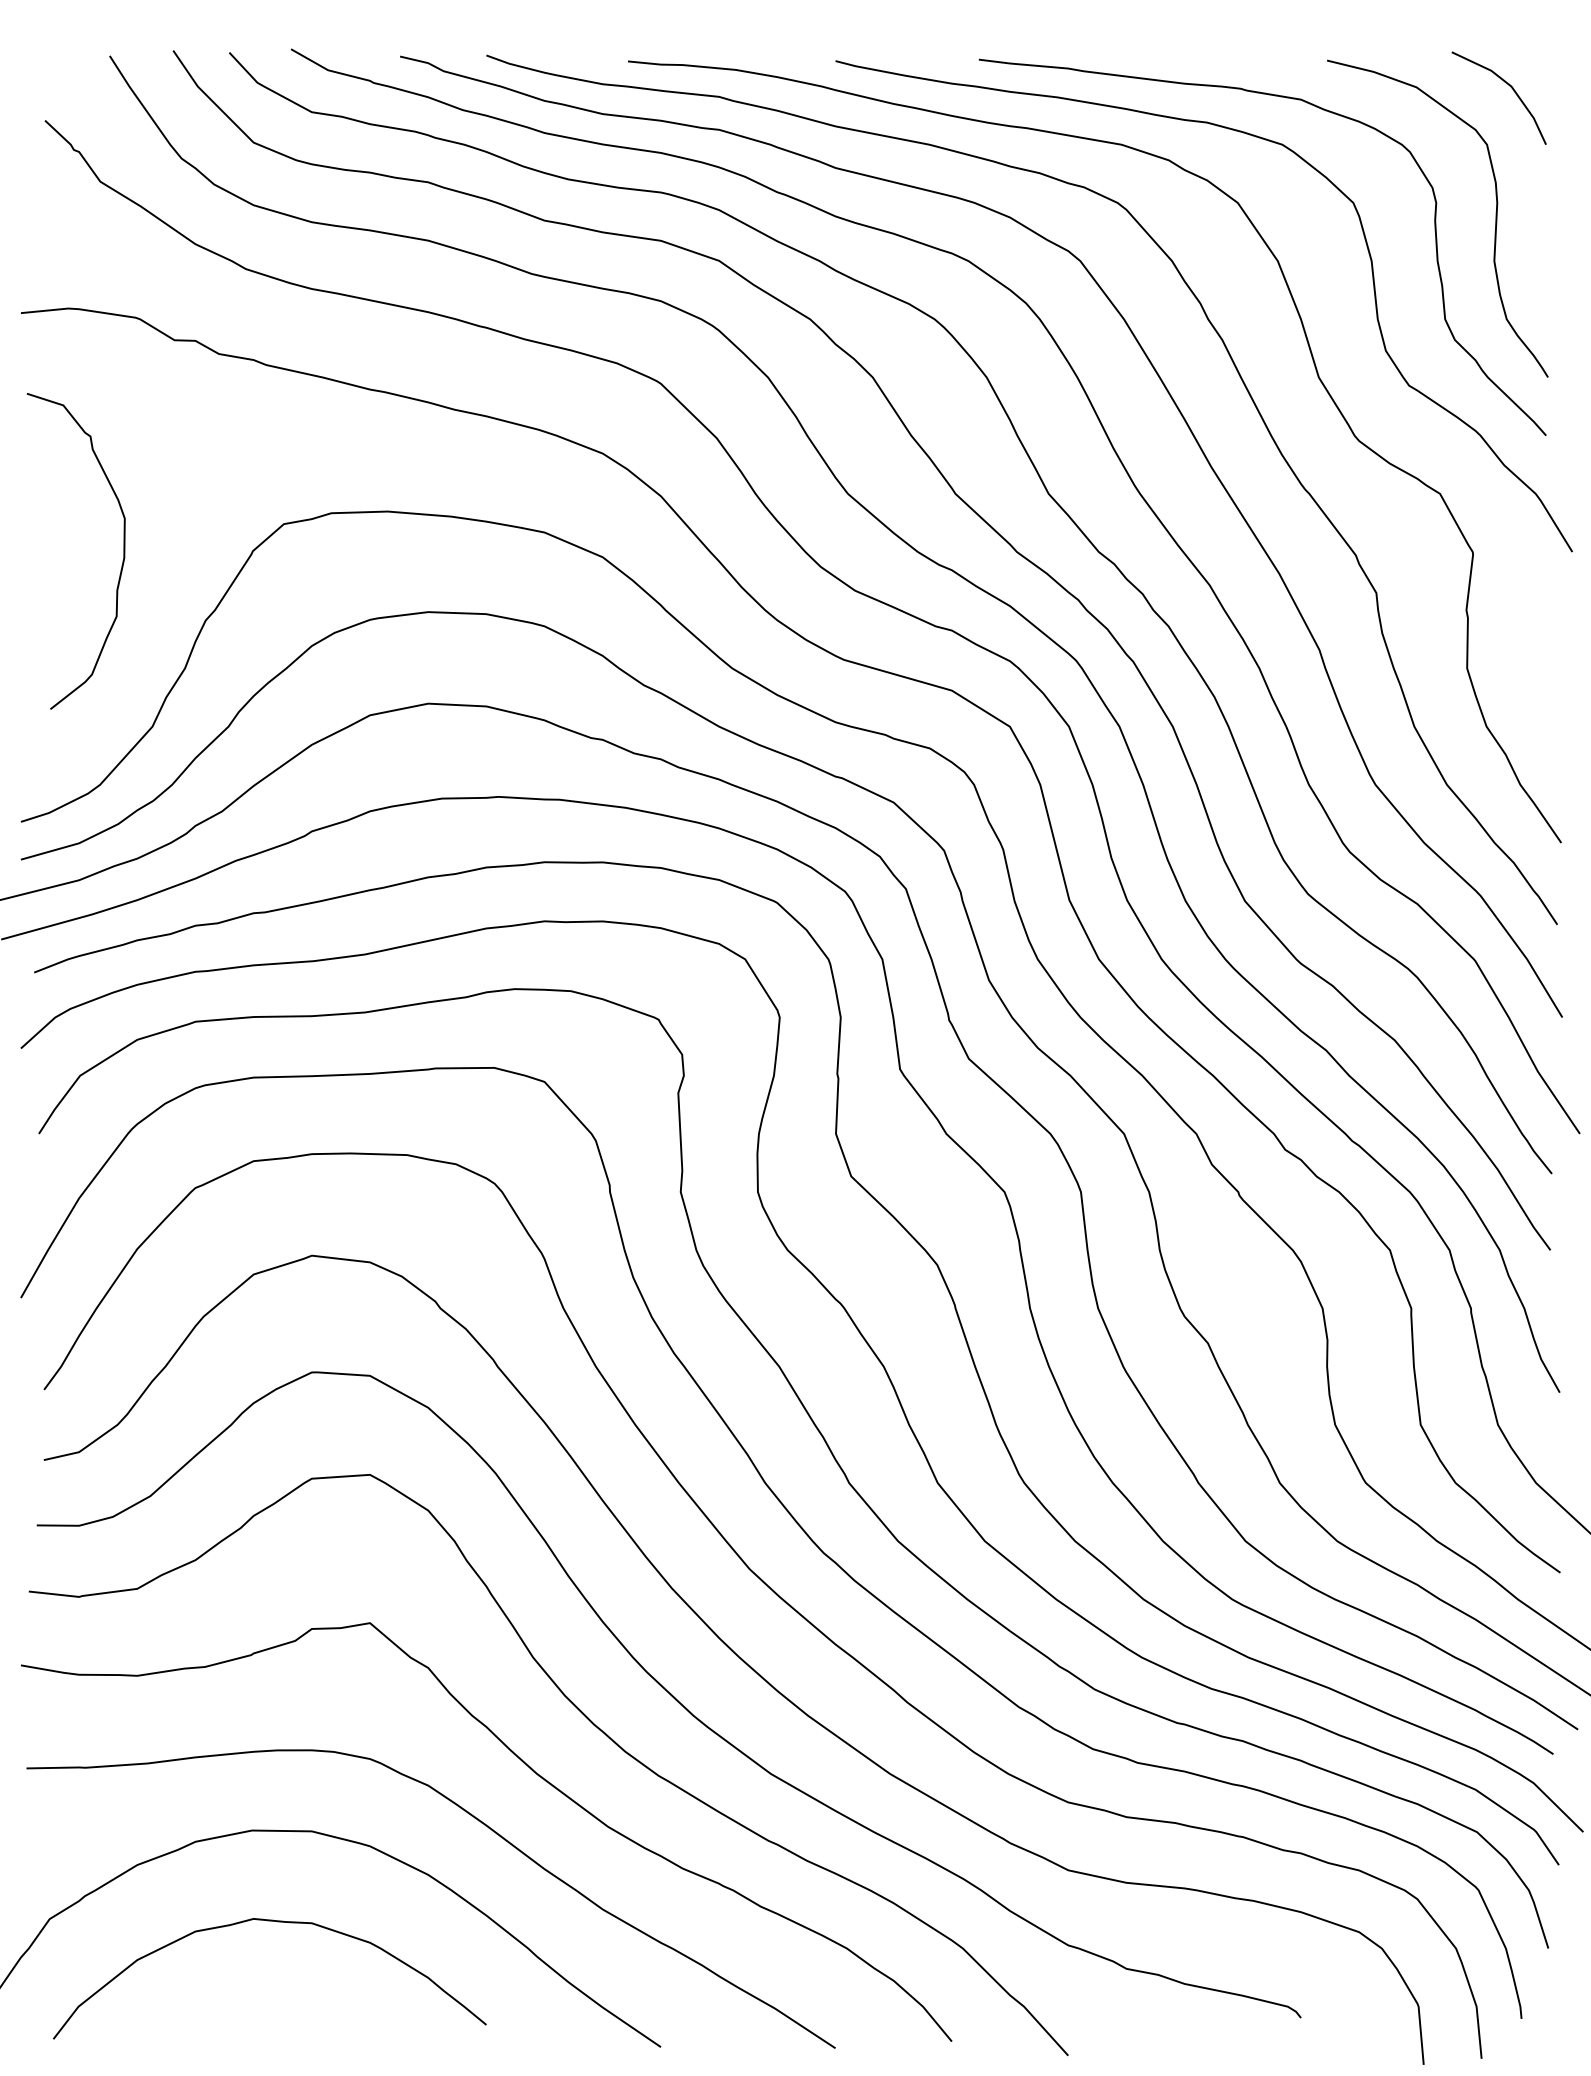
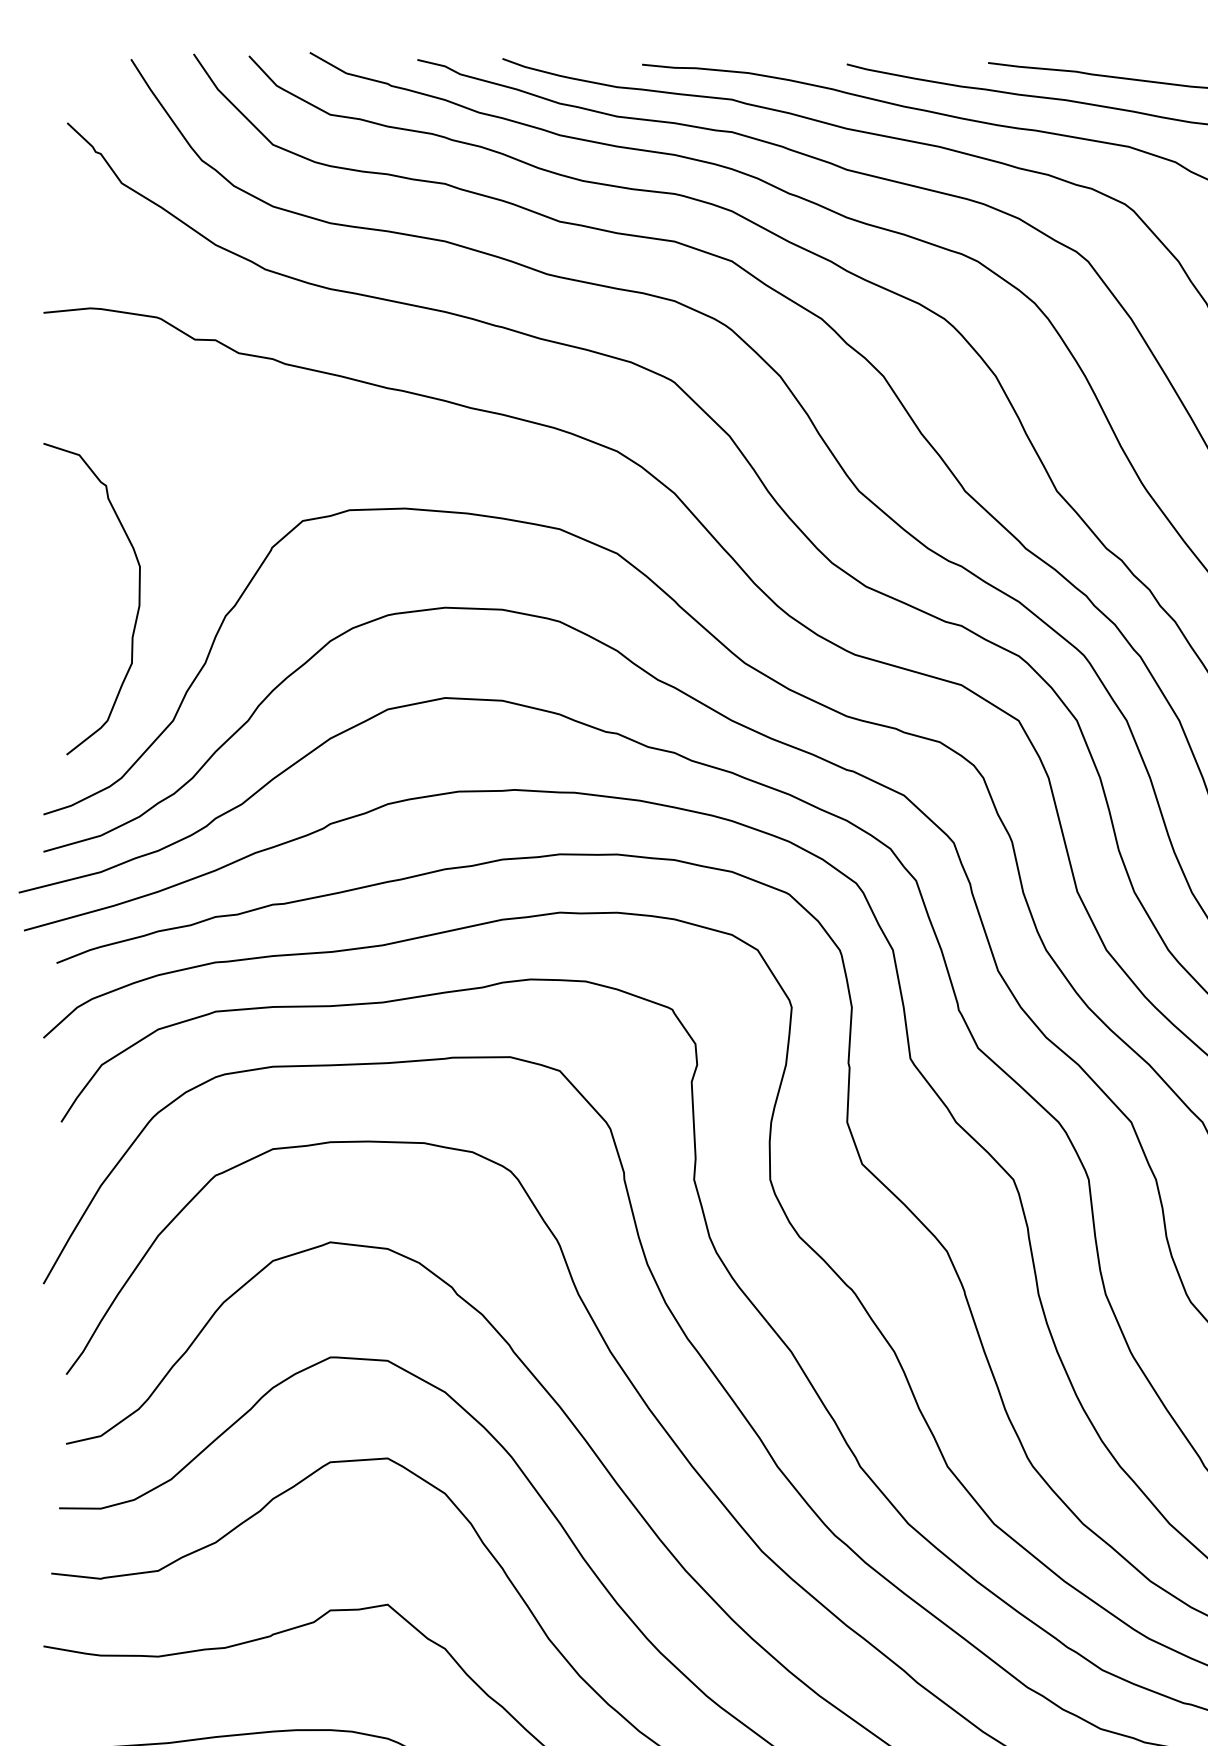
curve: (122, 560) -> (137, 608), moved

